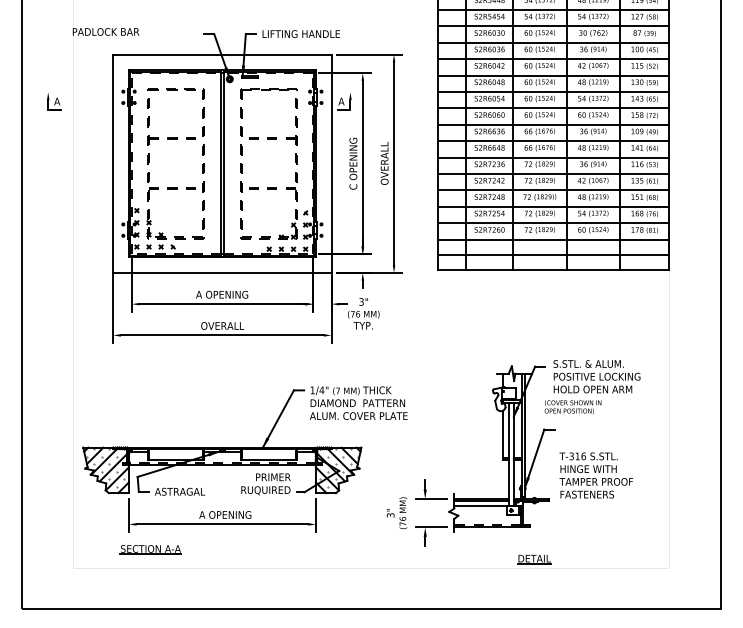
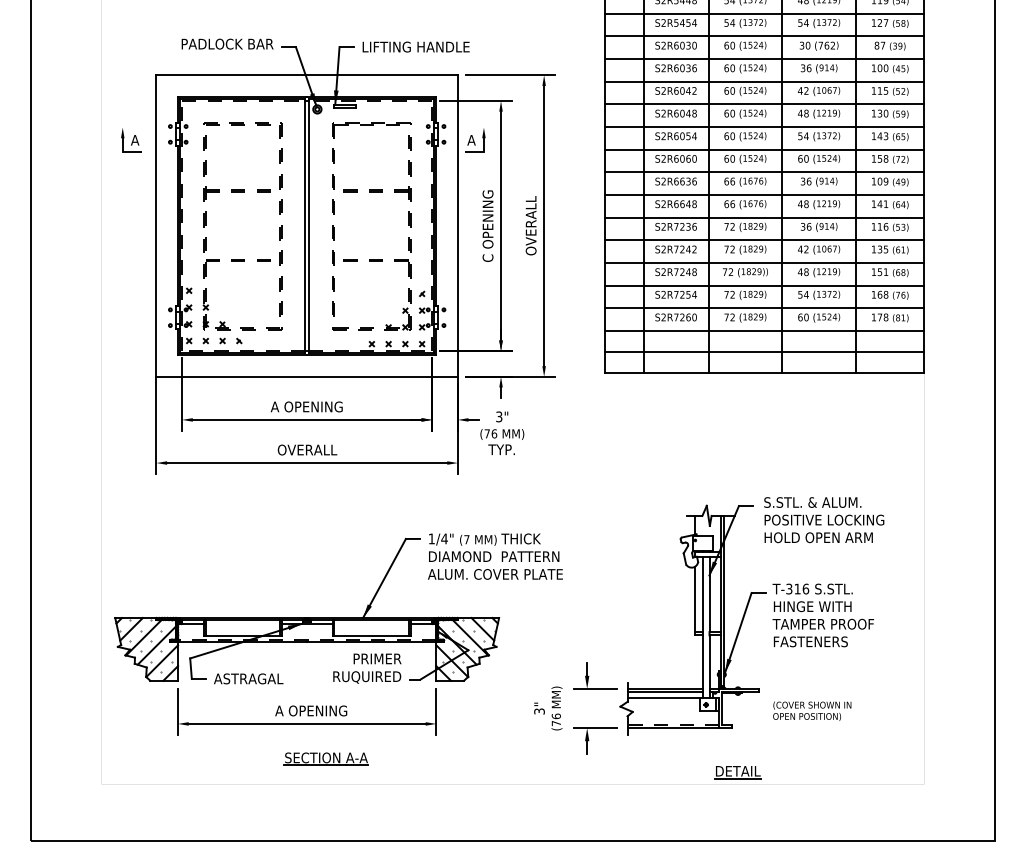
text: (106, 31) -> (227, 43), moved
part: (54, 101) -> (131, 140), moved
text: (573, 406) -> (812, 710), moved
text: (595, 475) -> (822, 615), moved
part: (150, 549) -> (325, 758), moved

